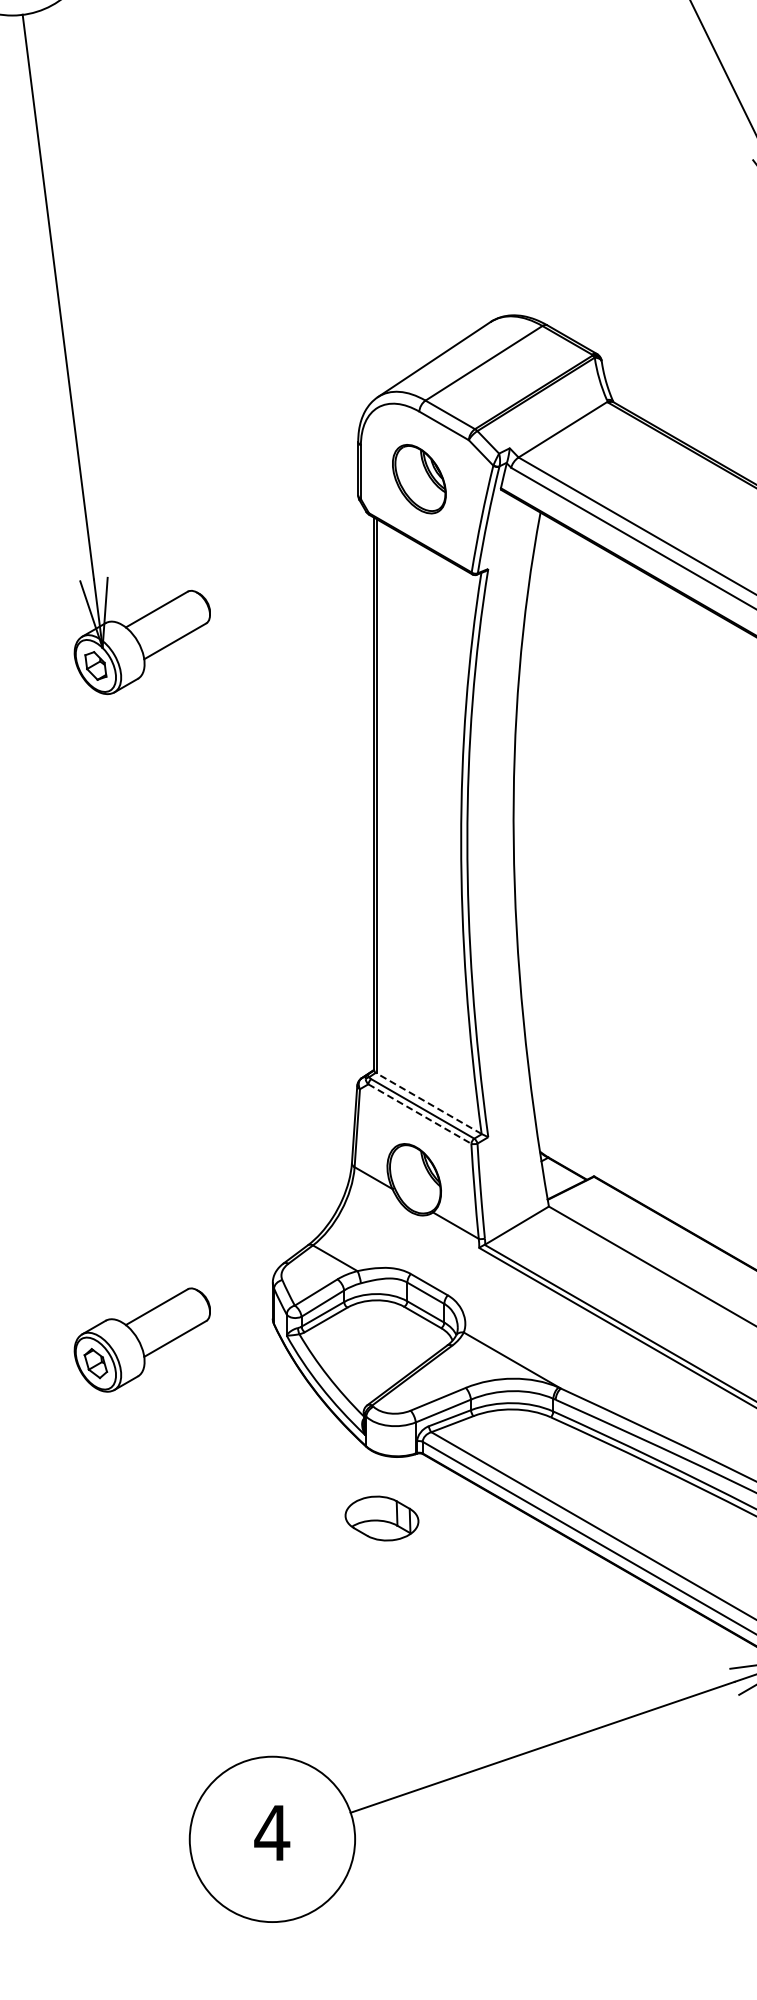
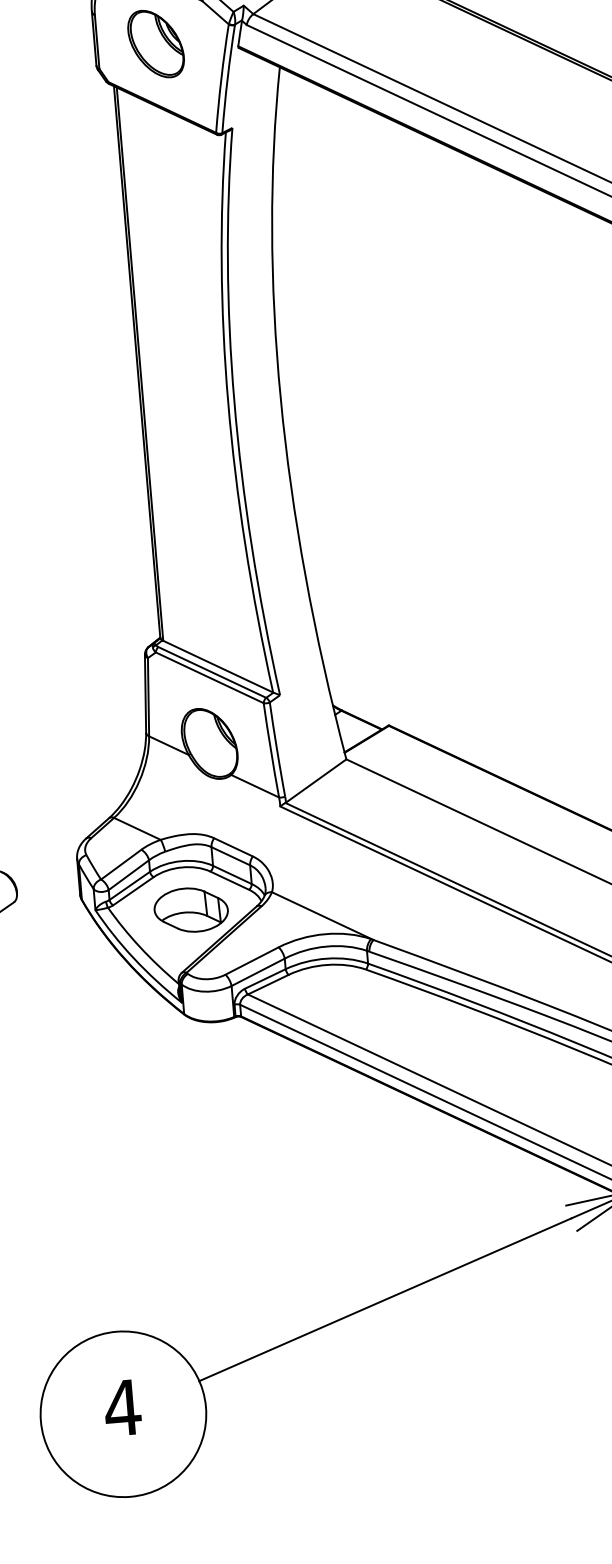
line: (429, 1103) -> (218, 666), dashed -> solid
line: (420, 1114) -> (210, 678), dashed -> solid
part: (381, 1518) -> (190, 910), moved

